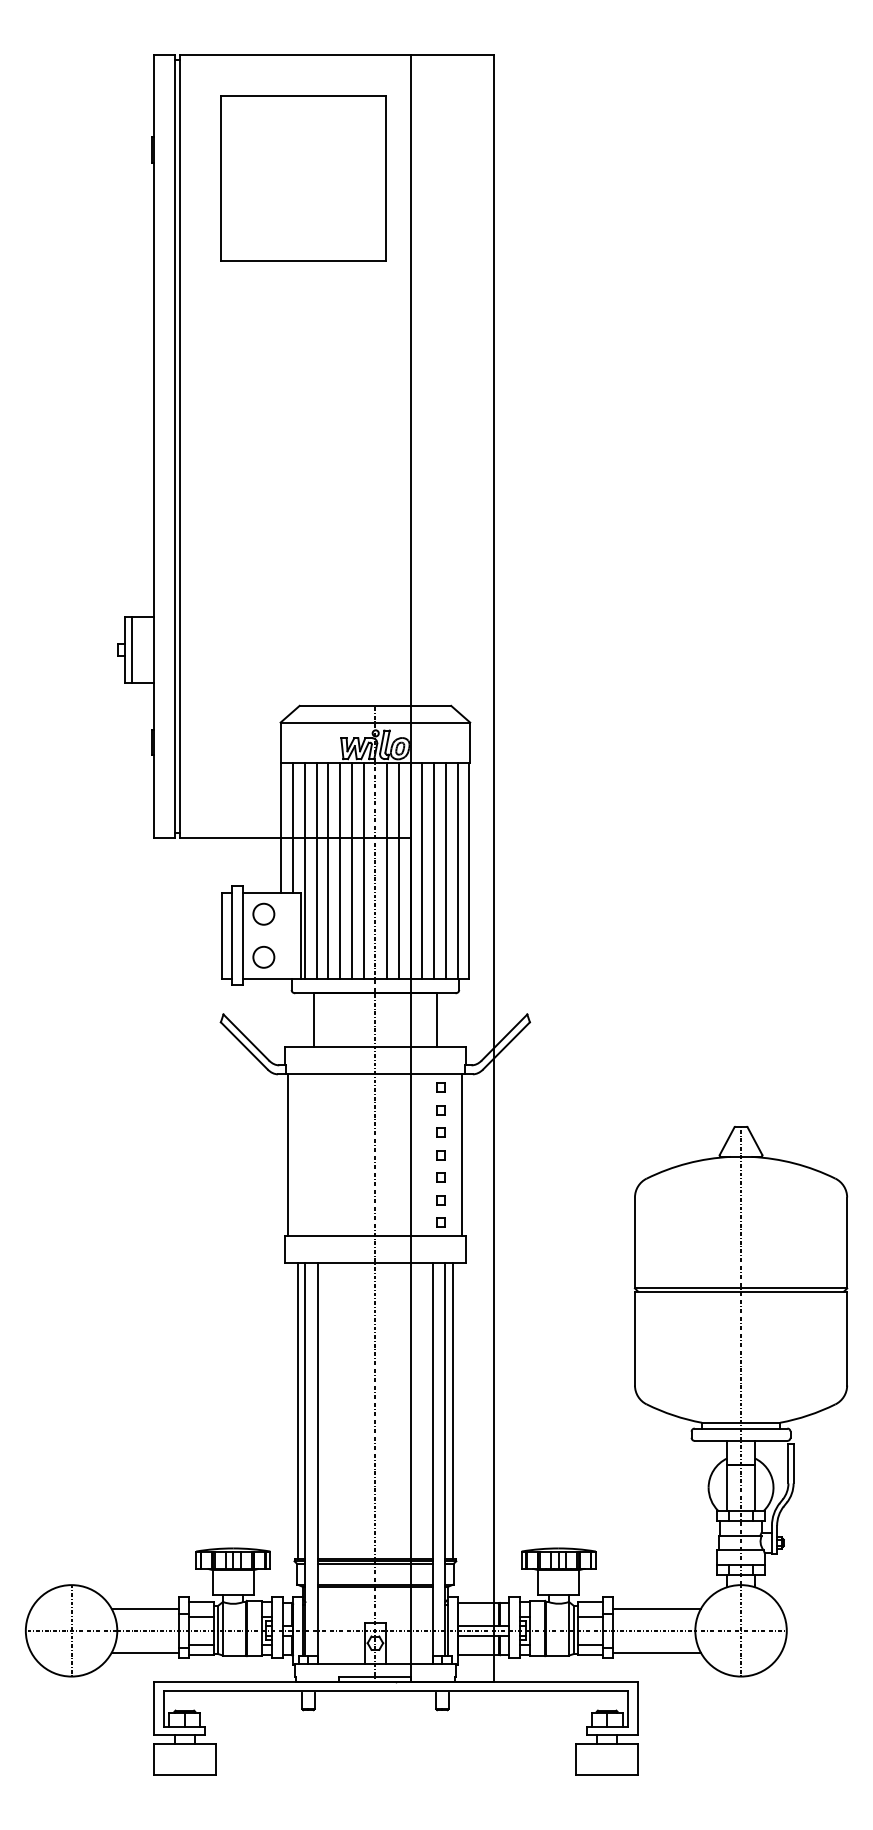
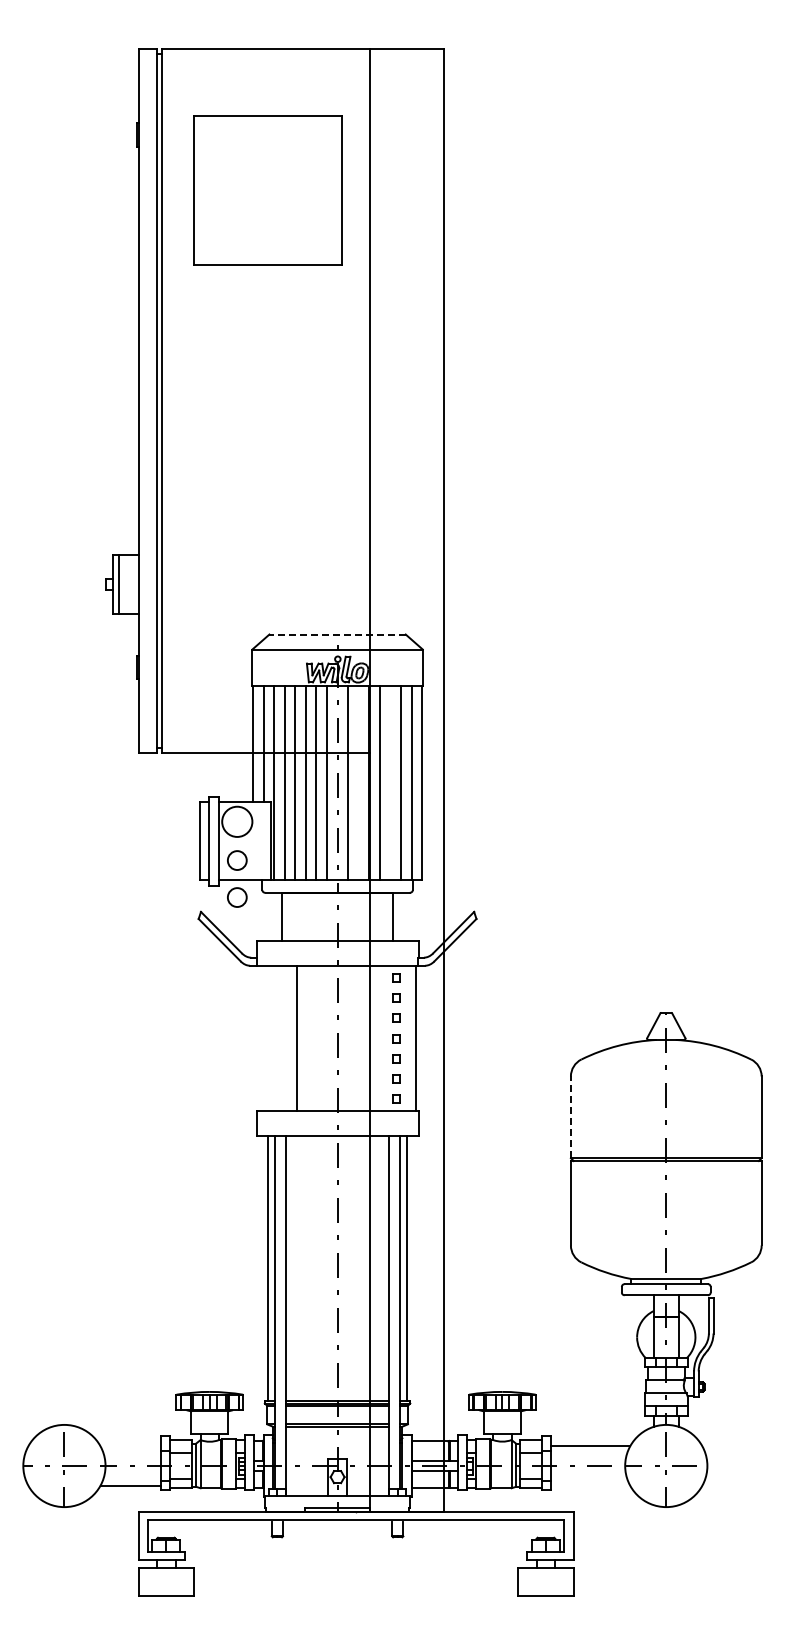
part: (303, 178) -> (267, 190), moved
line: (375, 705) -> (337, 634), solid -> dashed
line: (398, 870) -> (358, 782), removed
line: (434, 870) -> (390, 782), removed
circle: (262, 913) -> (236, 821), size x1.6
circle: (264, 998) -> (237, 897), added
line: (288, 1155) -> (297, 1038), moved
line: (634, 1243) -> (570, 1117), solid -> dashed
line: (145, 1609) -> (130, 1446), removed
line: (656, 1652) -> (590, 1485), removed

